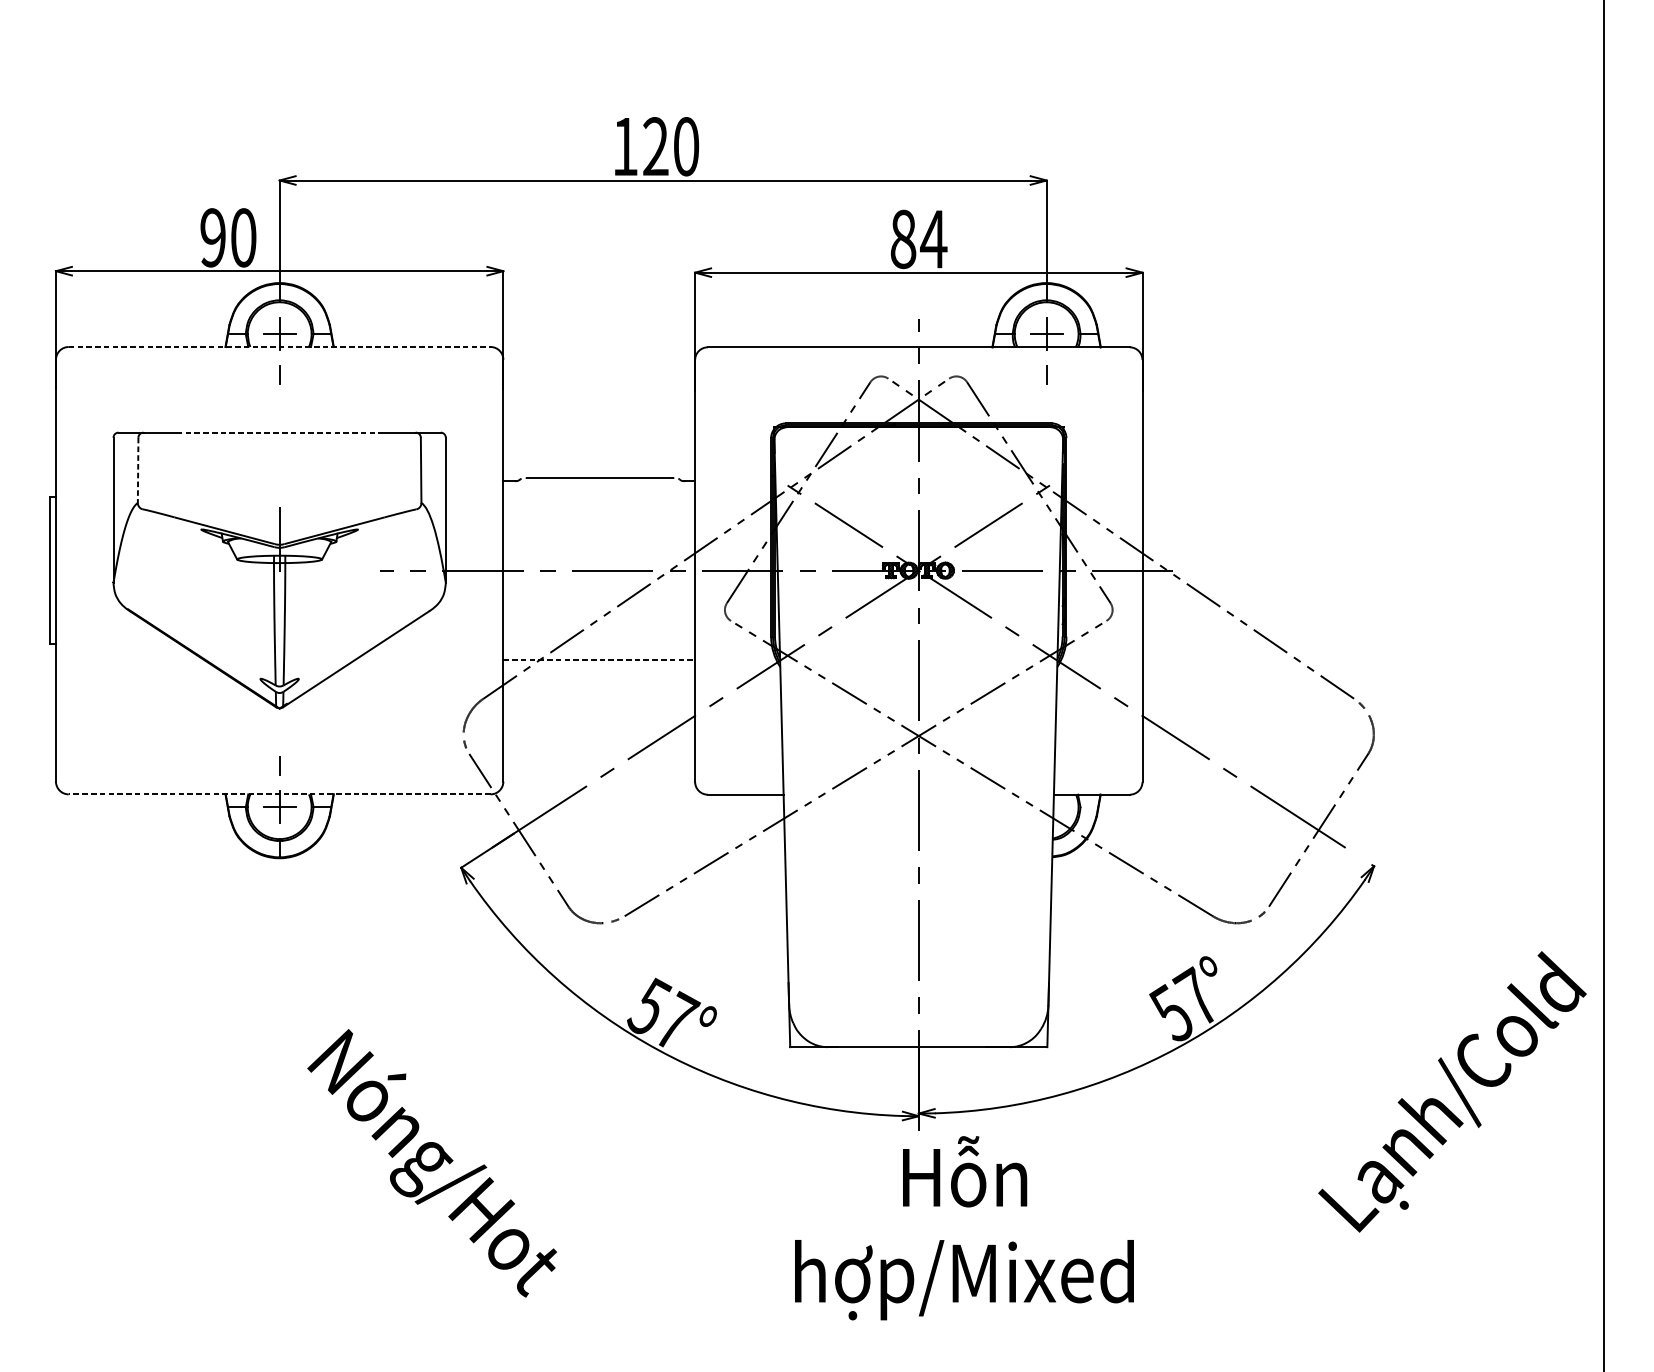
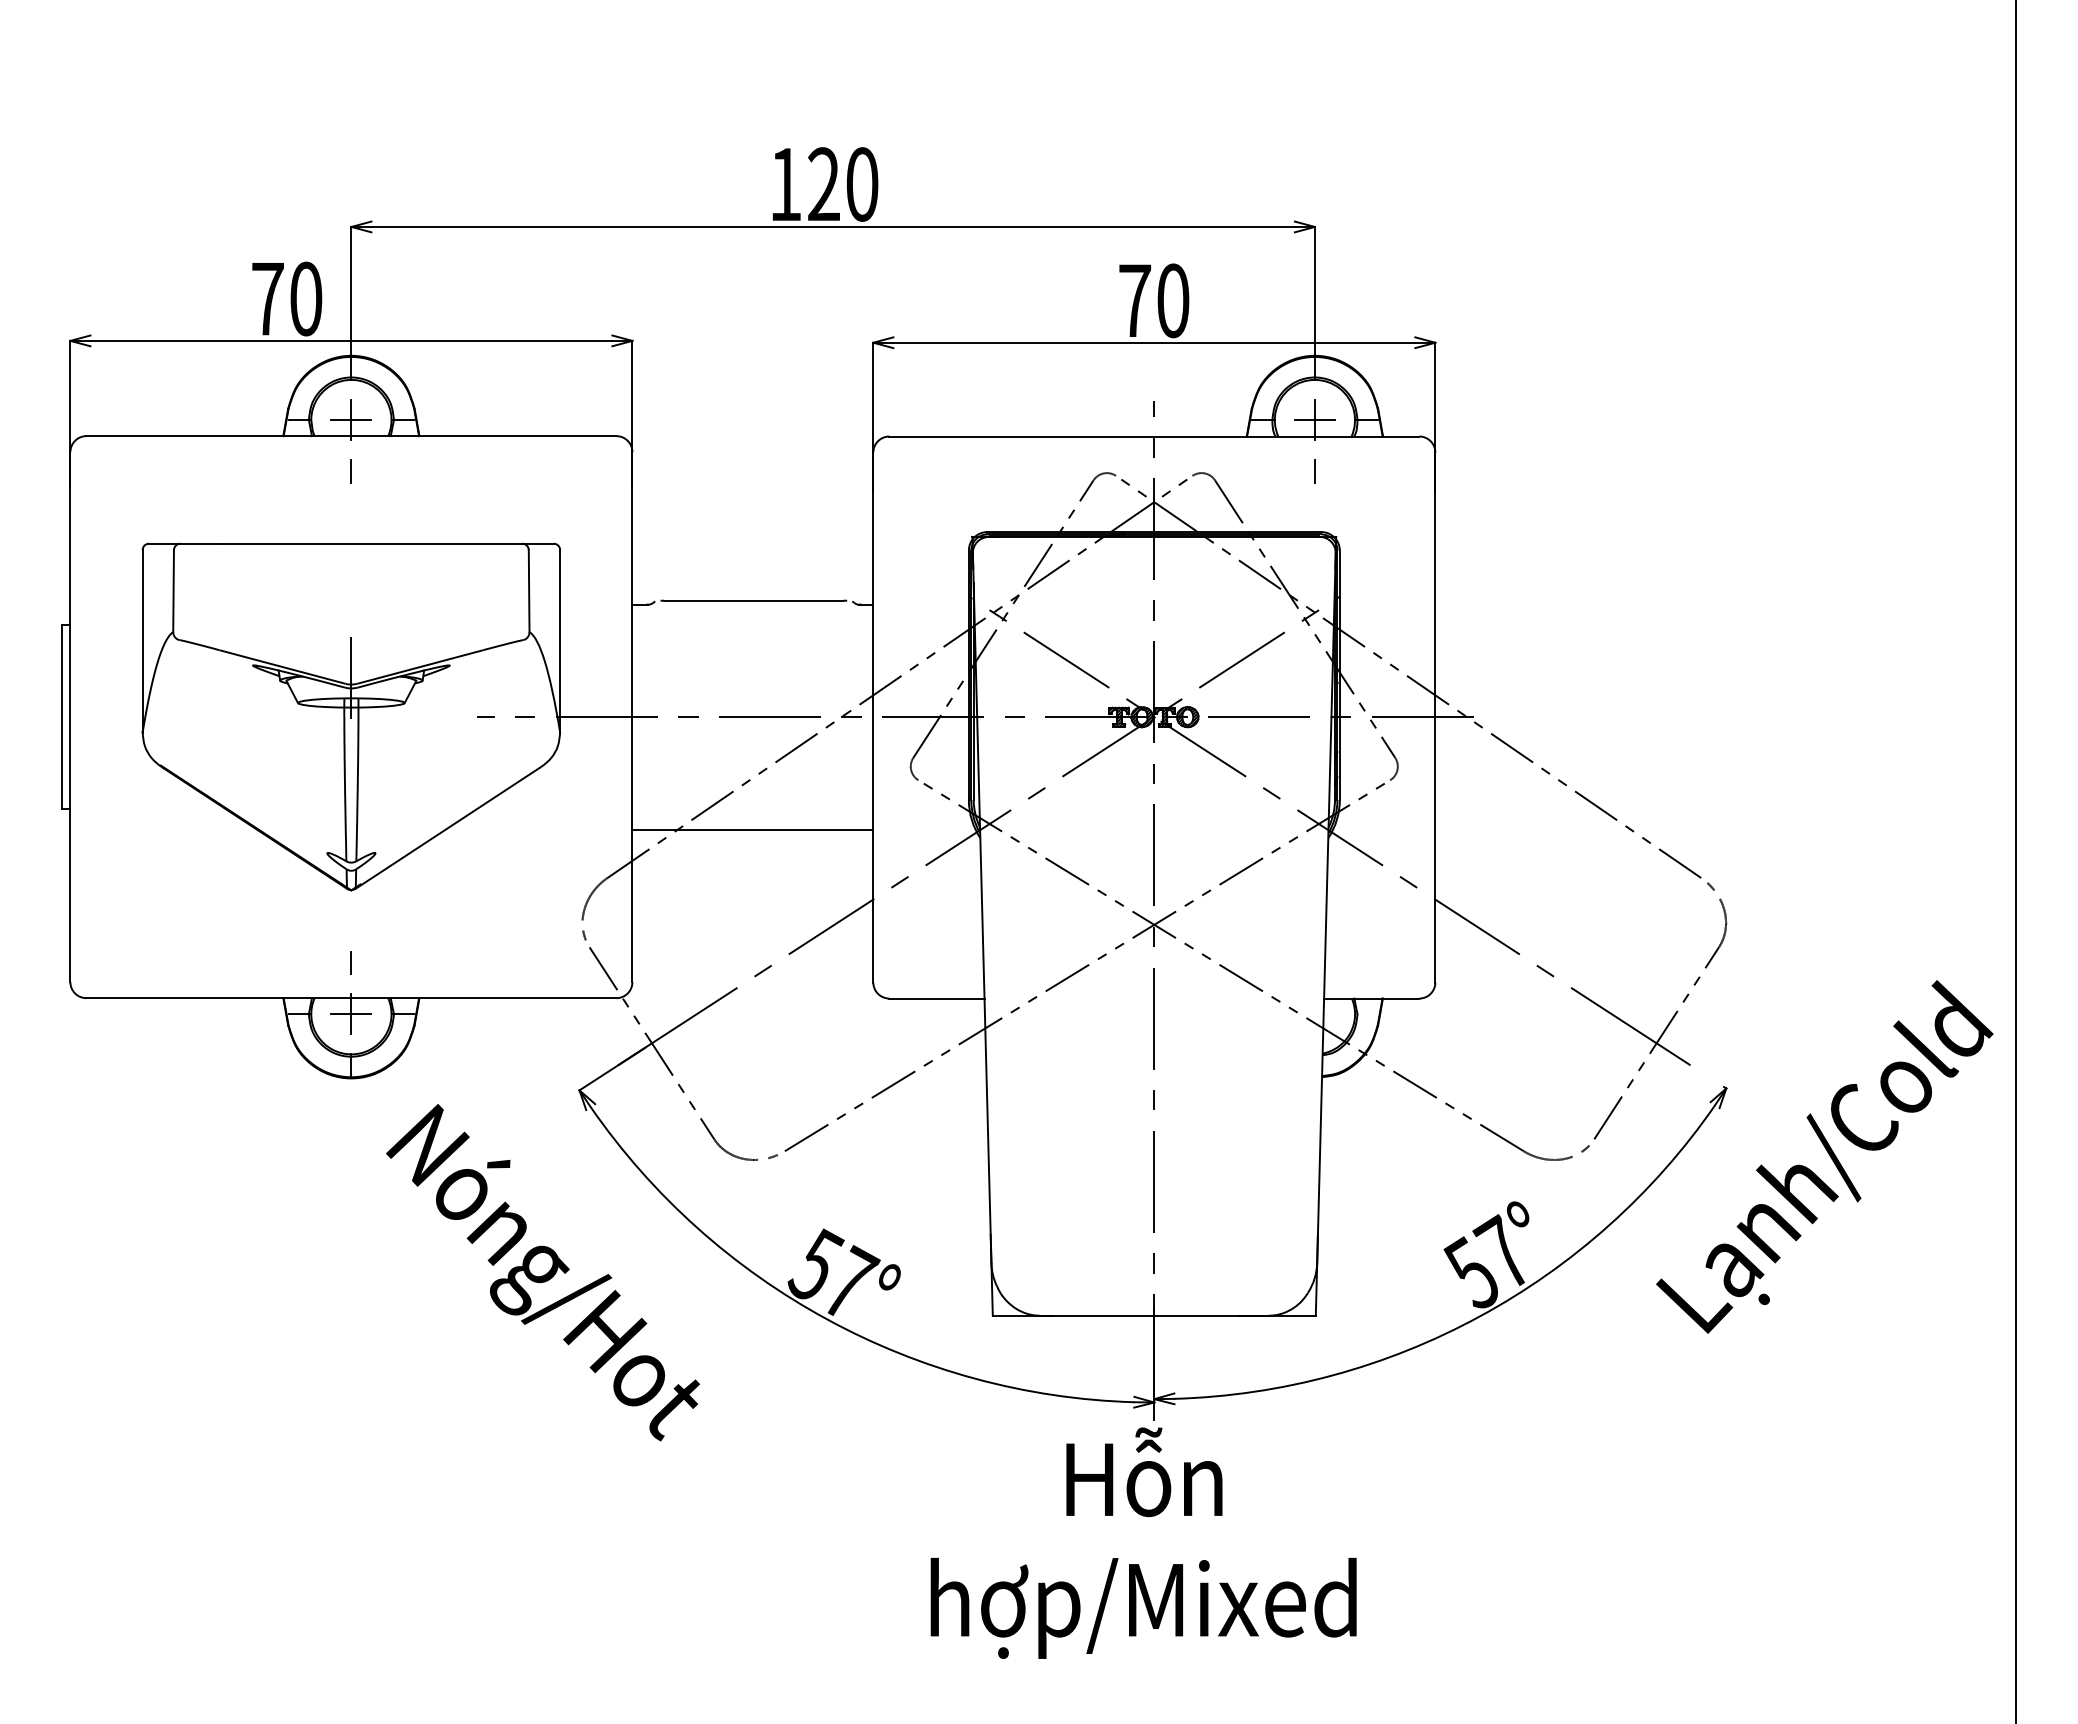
text: (212, 237) -> (267, 298), 90 -> 70
text: (918, 239) -> (1154, 300), 84 -> 70
line: (279, 347) -> (351, 436), dashed -> solid
line: (279, 432) -> (351, 543), dashed -> solid
line: (138, 470) -> (173, 591), dashed -> solid
line: (599, 660) -> (753, 829), dashed -> solid
line: (279, 794) -> (351, 998), dashed -> solid
text: (1452, 1091) -> (1824, 1156), moved
text: (431, 1163) -> (542, 1272), moved
text: (964, 1227) -> (1143, 1542), moved

